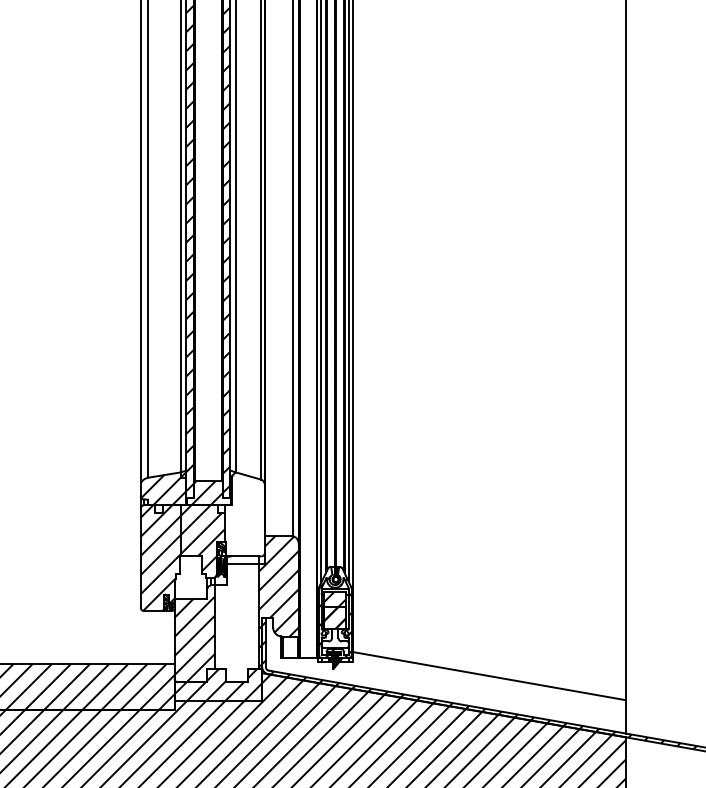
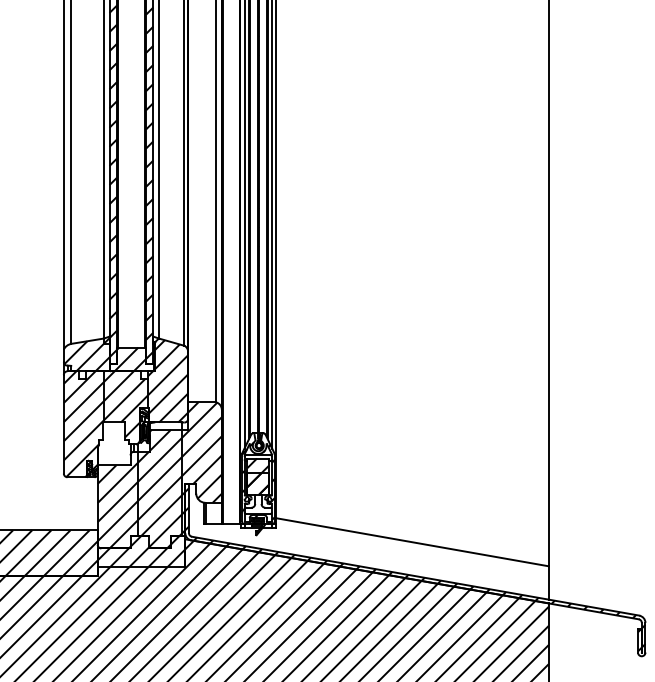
hatch: (244, 515) -> (167, 381), added
hatch: (236, 622) -> (159, 488), added

